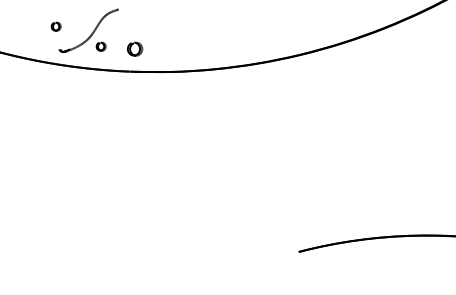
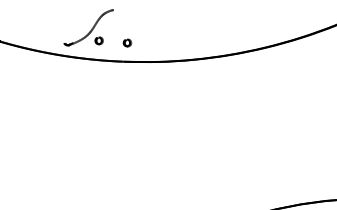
part: (55, 26) -> (61, 23), removed
part: (134, 49) -> (127, 43), size x0.62

